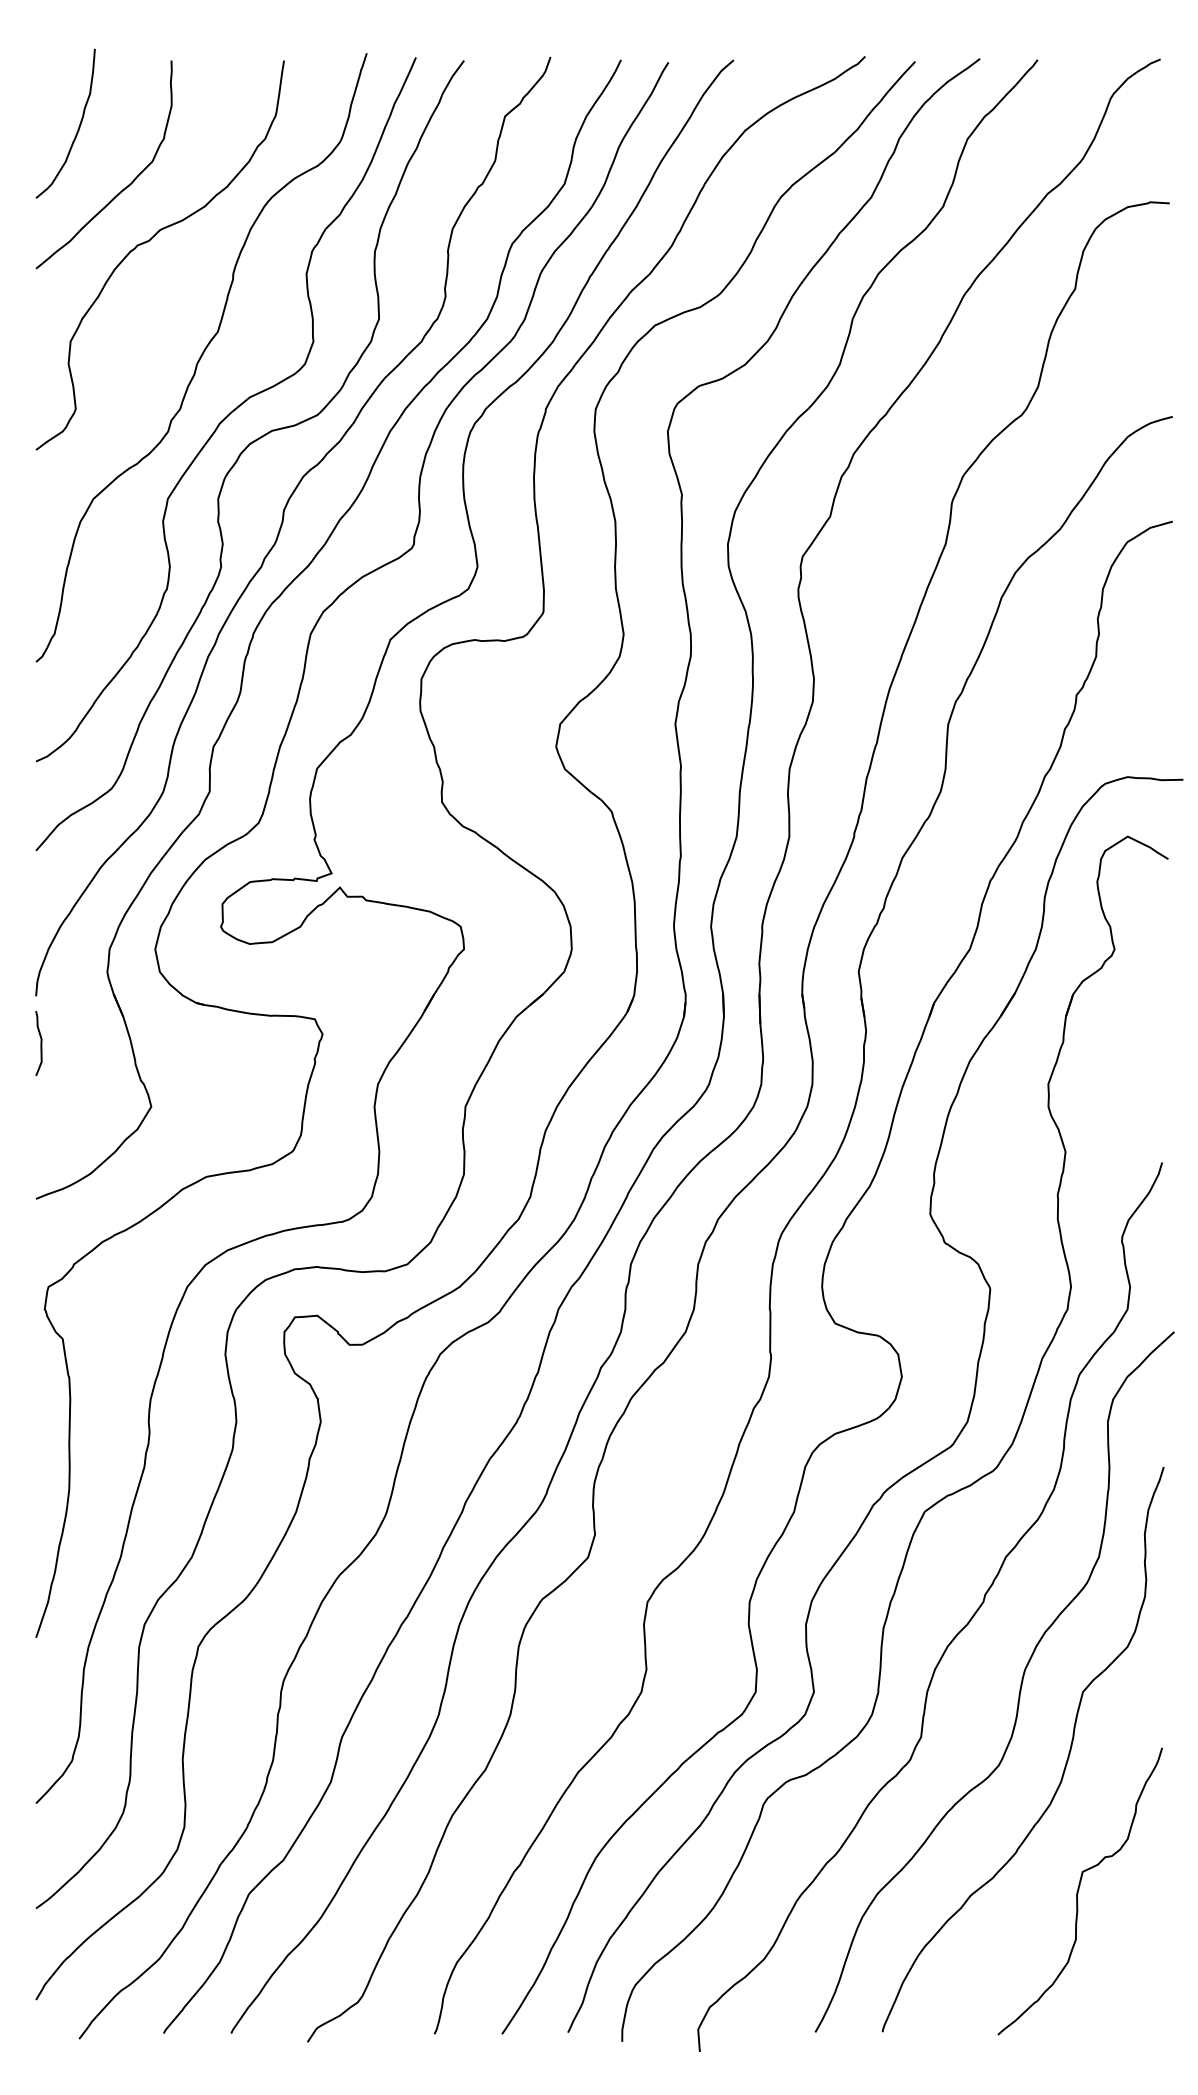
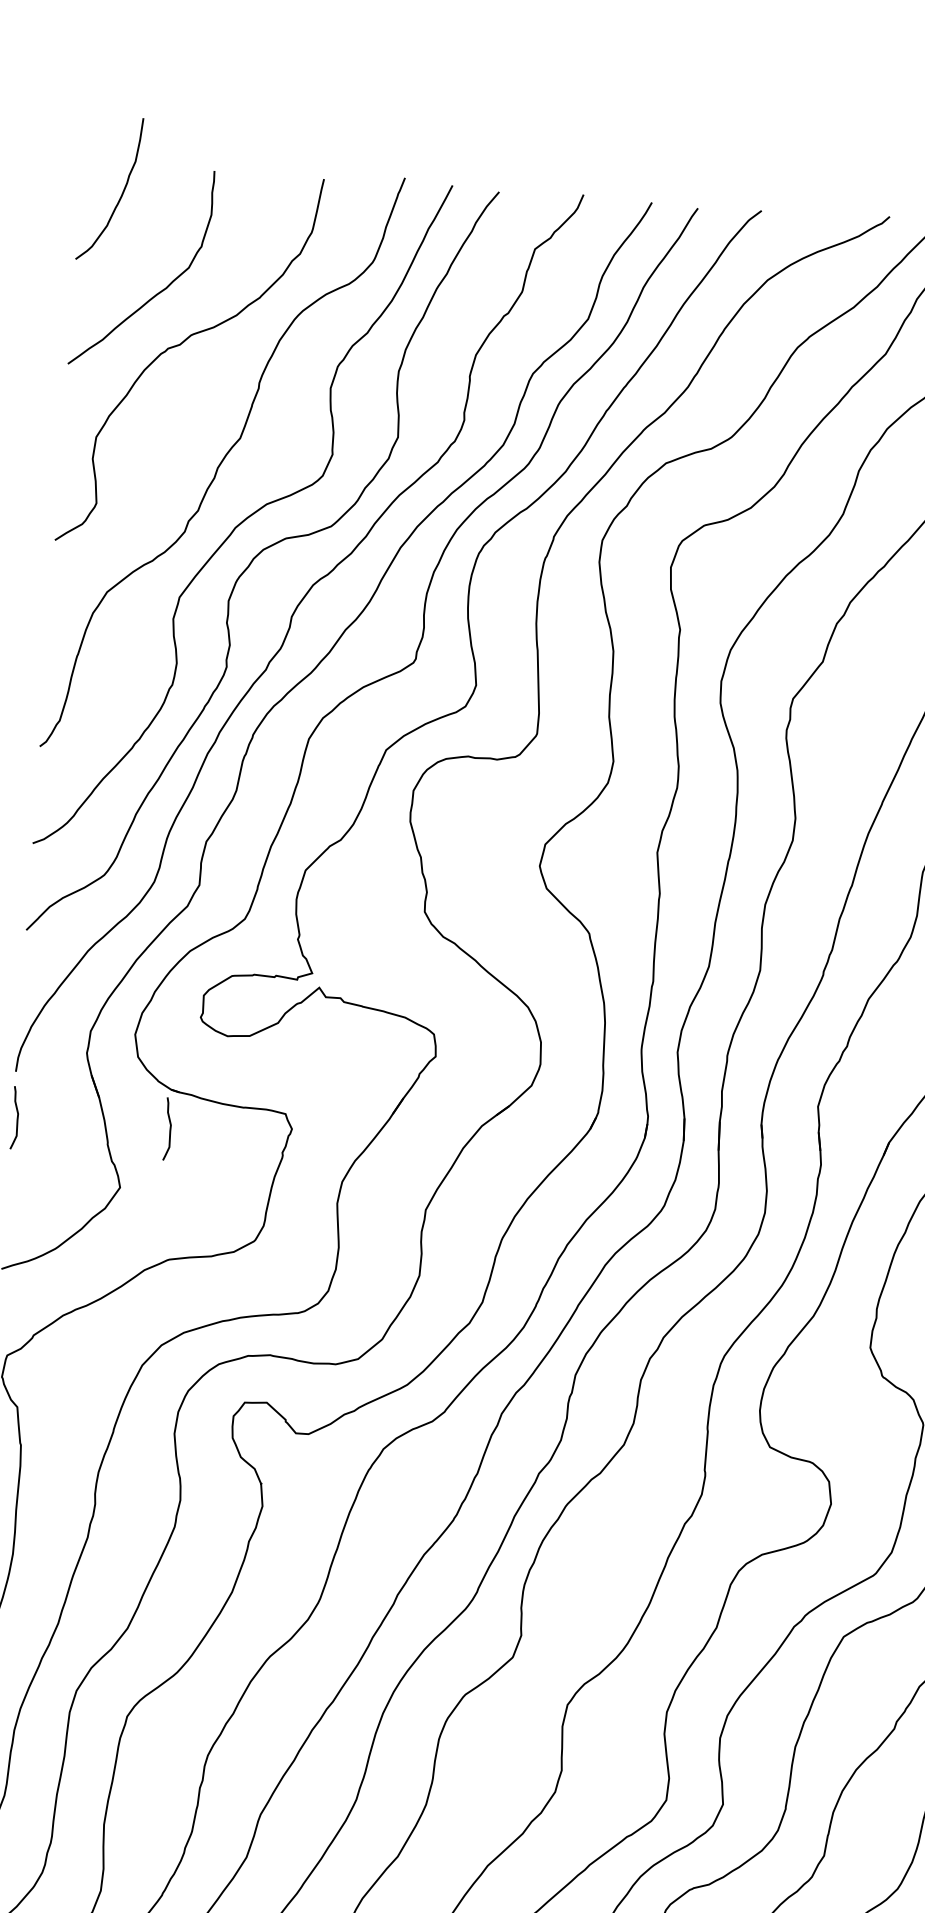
curve: (78, 126) -> (121, 192), moved
curve: (197, 1043) -> (169, 1129), added

